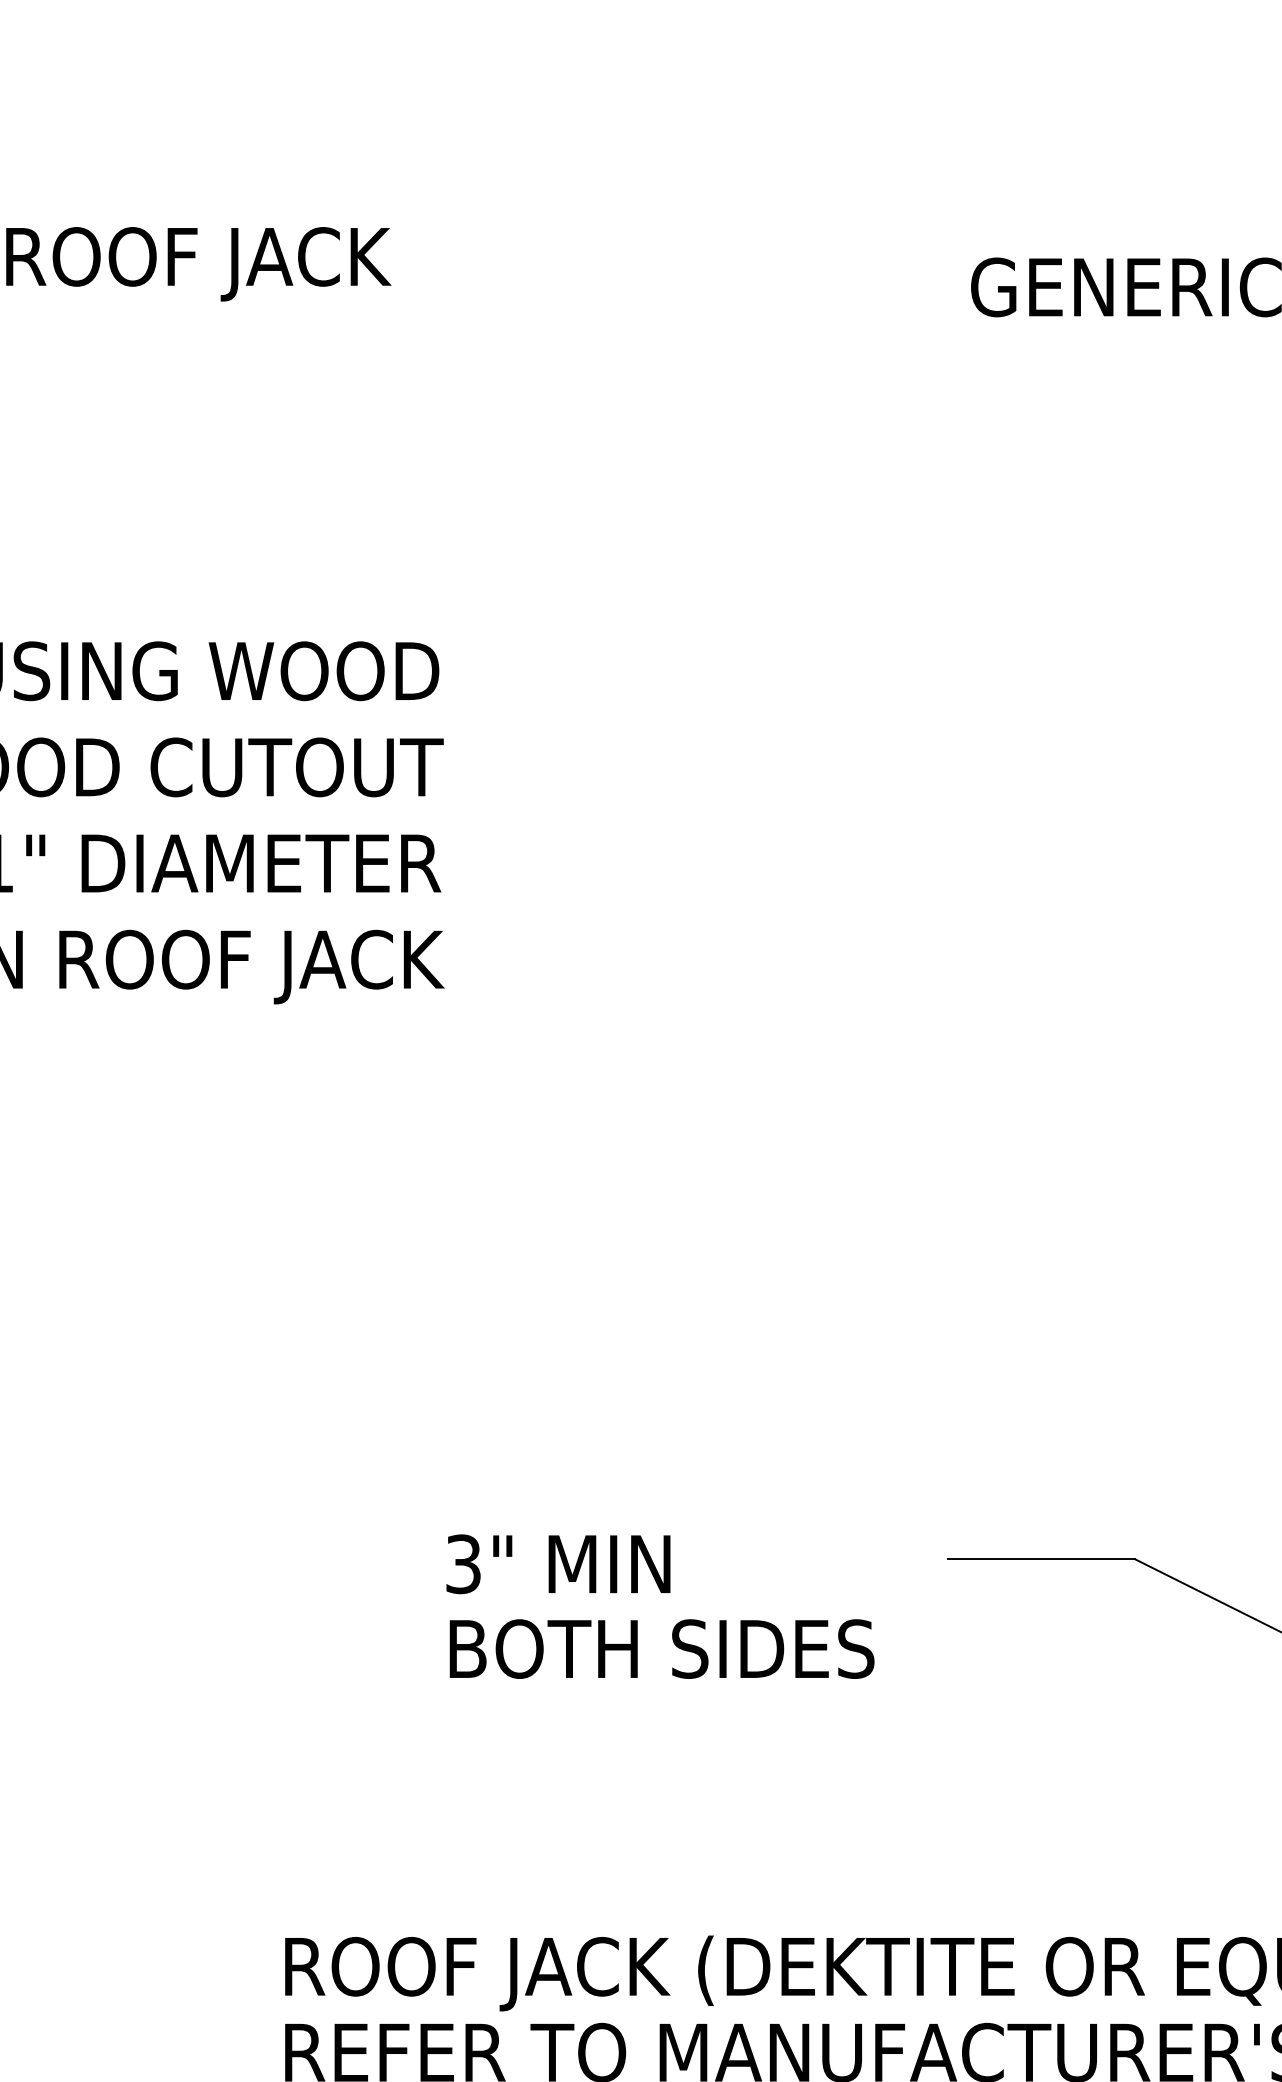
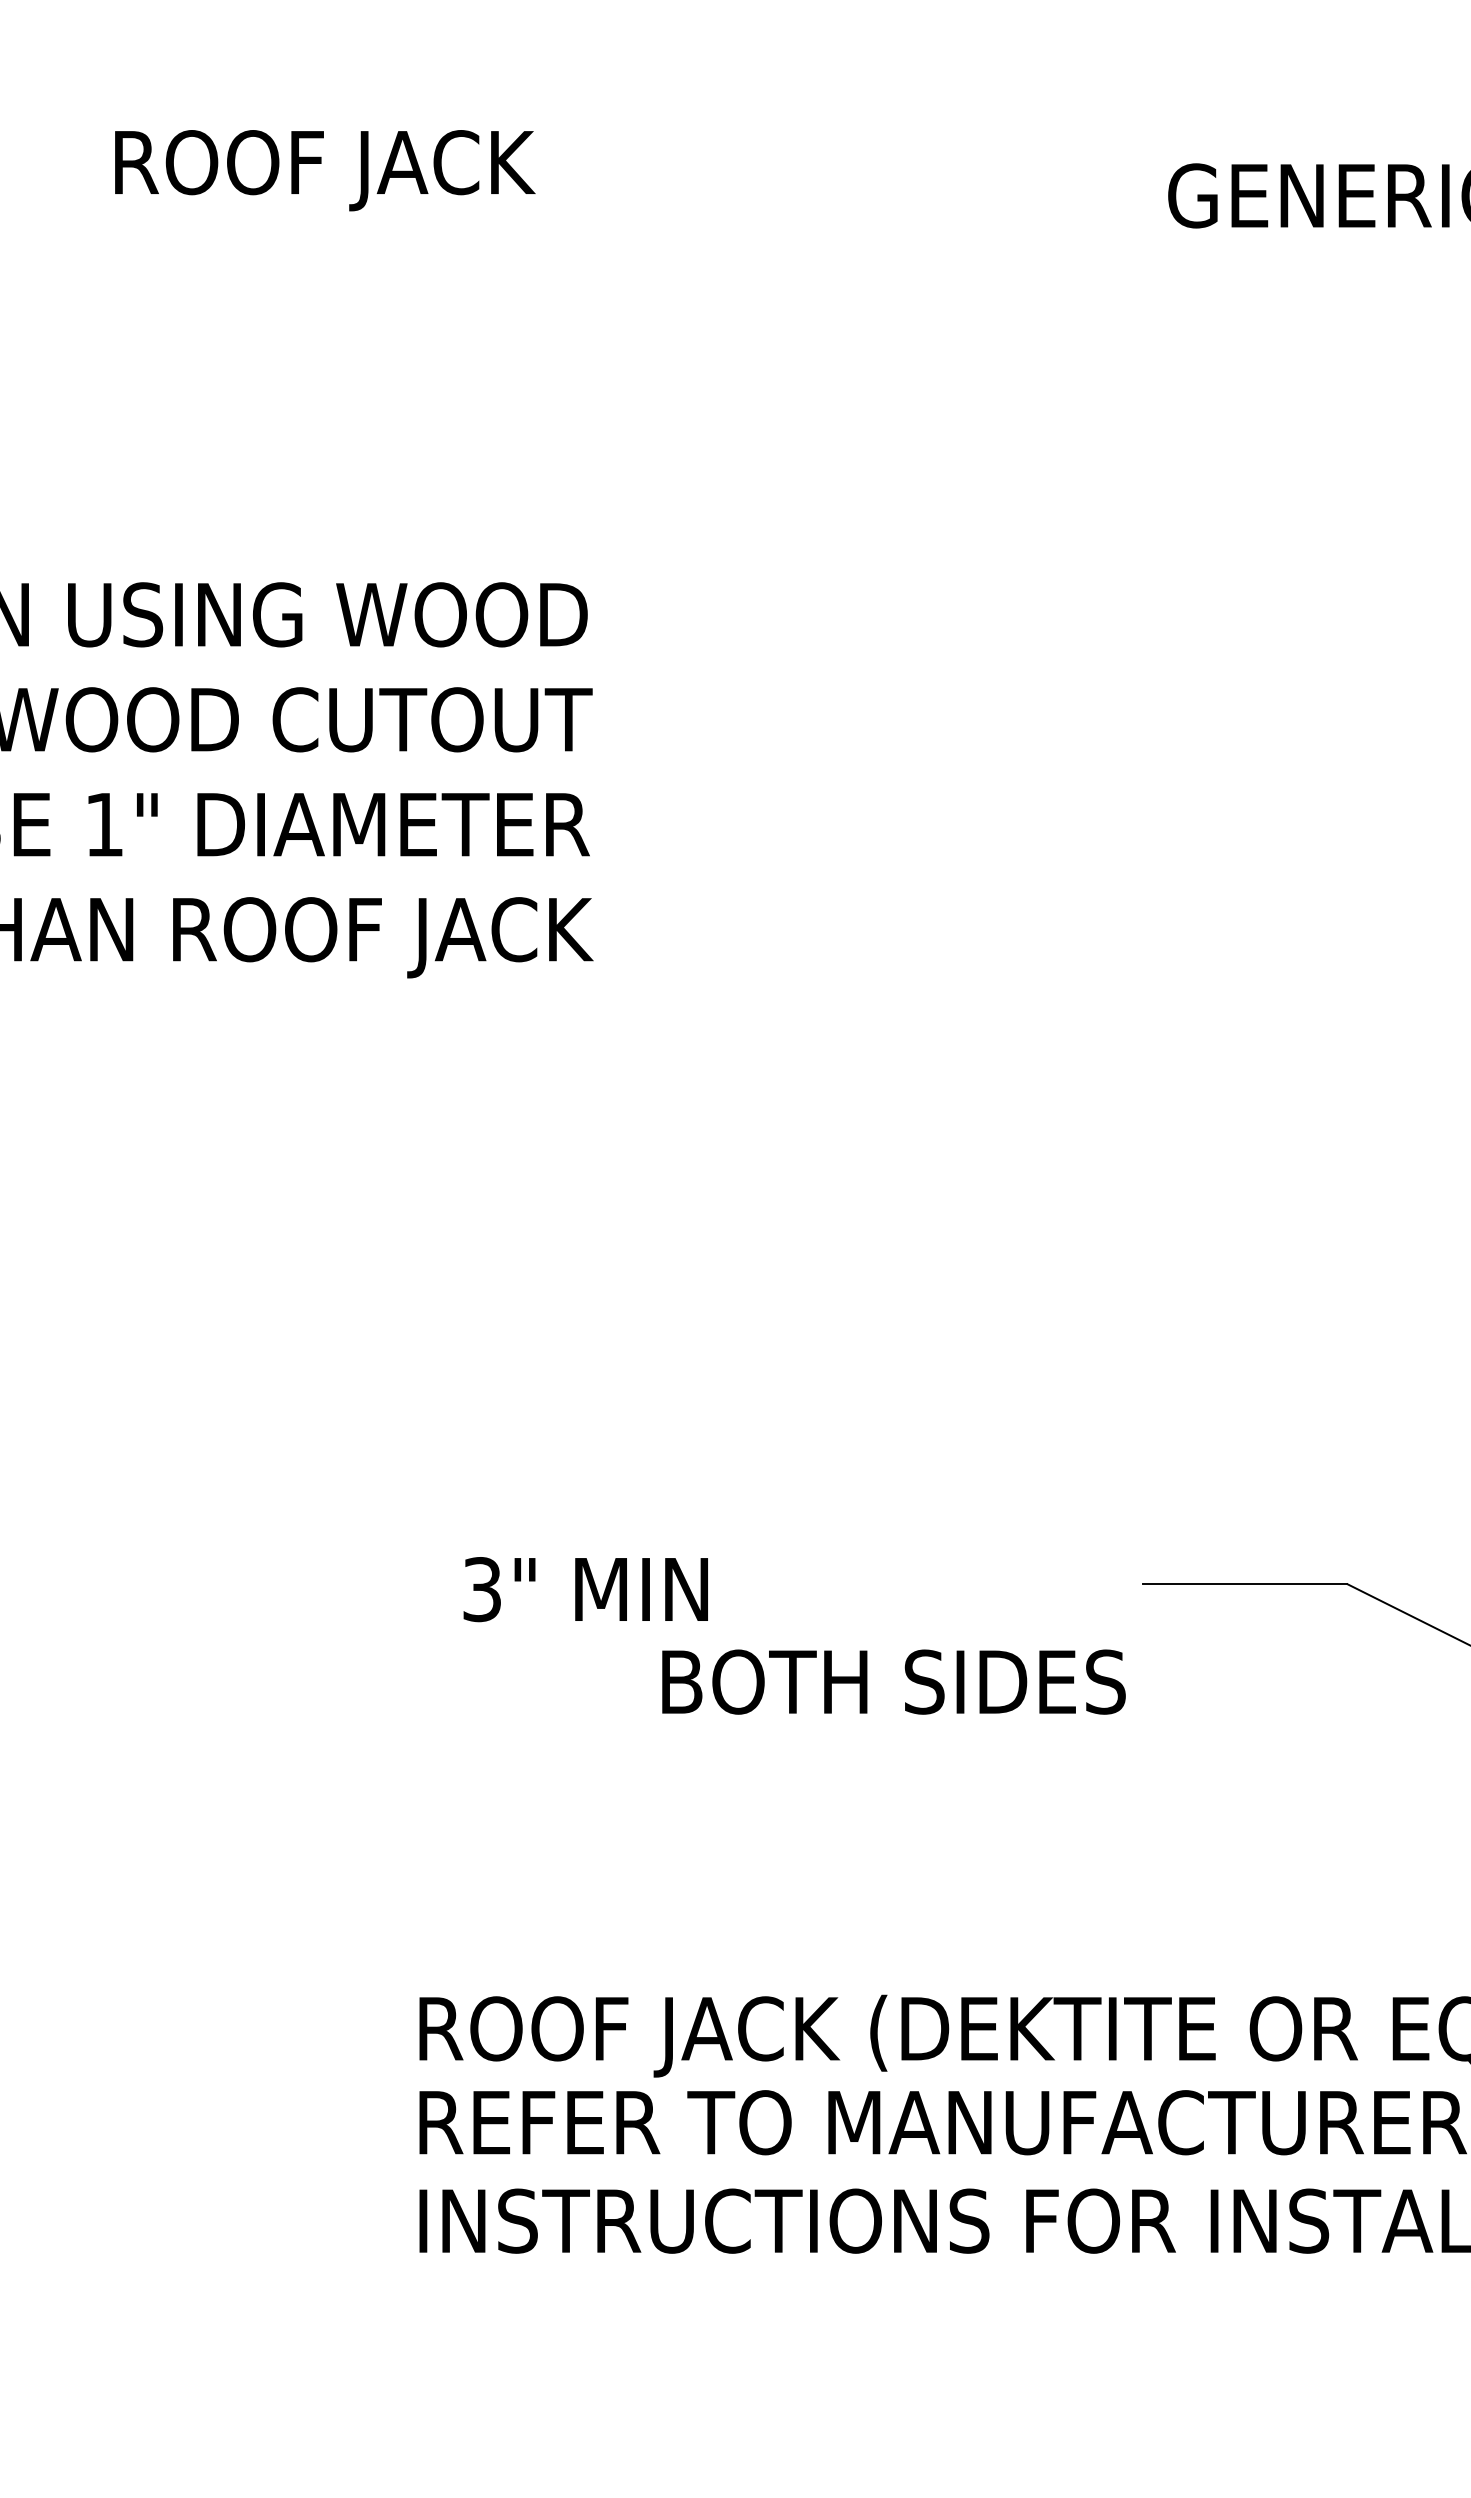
text: (558, 1564) -> (585, 1589), moved
text: (661, 1648) -> (893, 1681), moved

